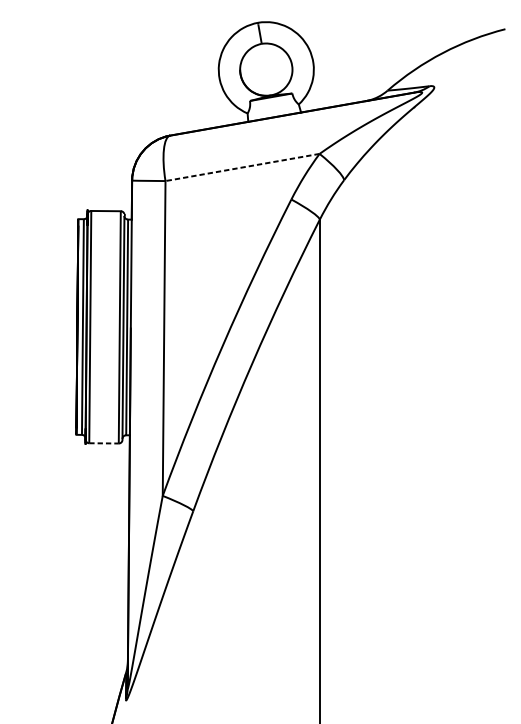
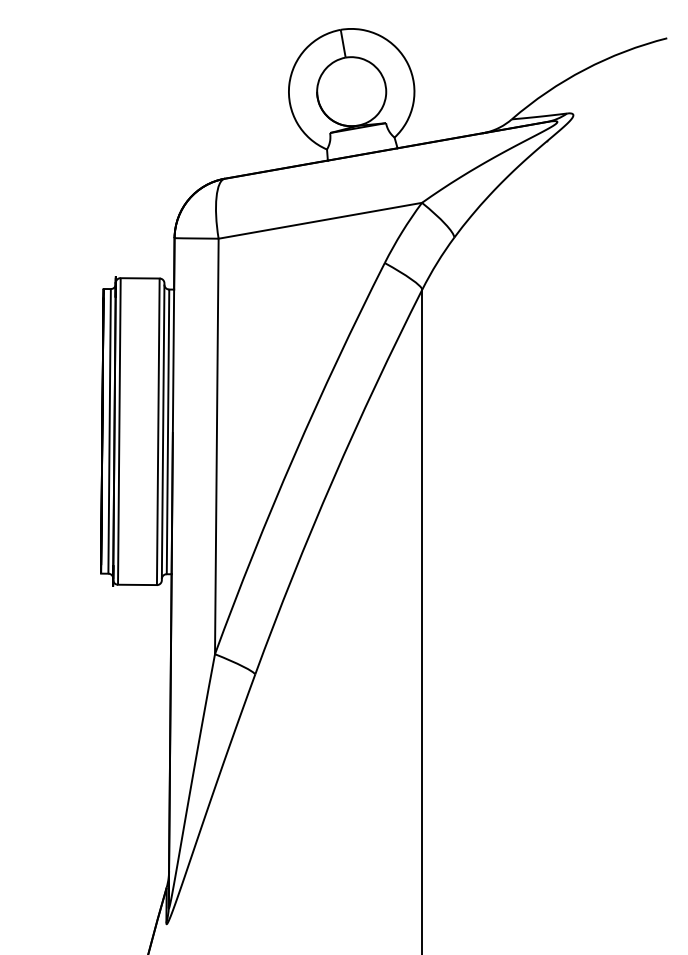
line: (241, 167) -> (319, 220), dashed -> solid
line: (104, 443) -> (137, 584), dashed -> solid

